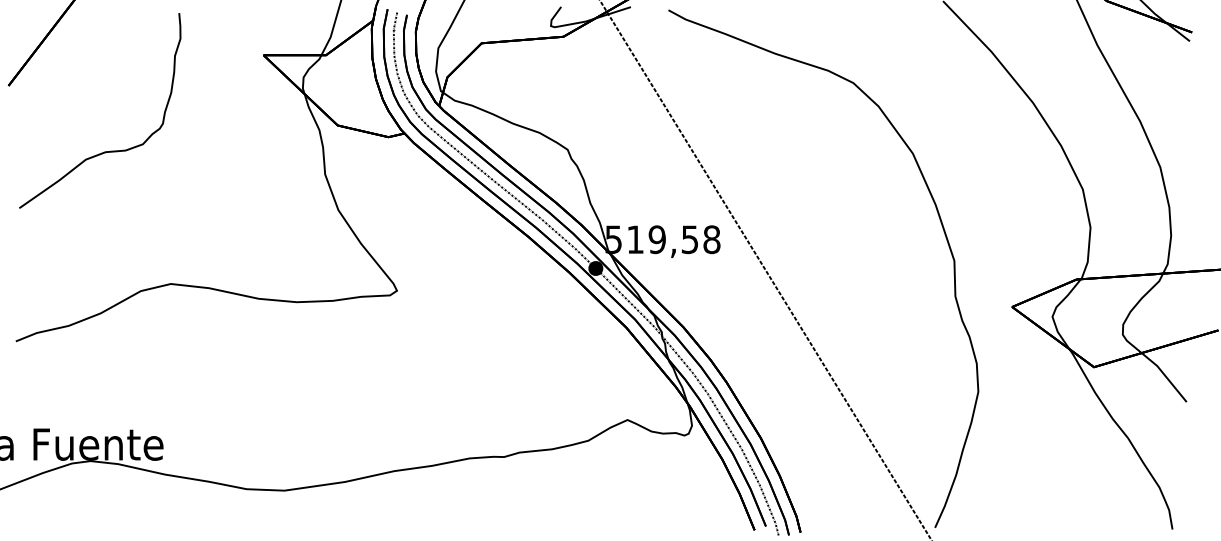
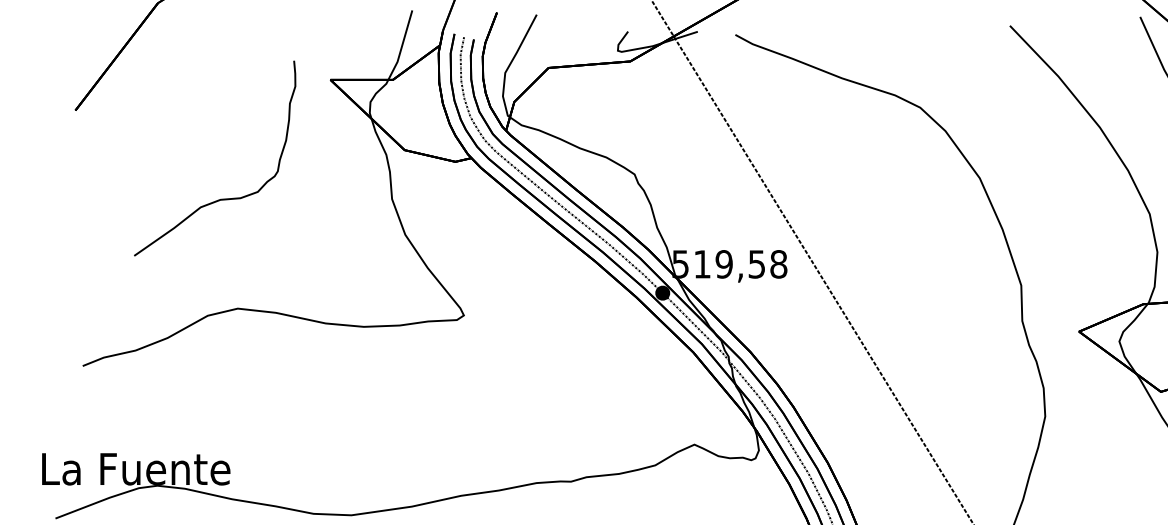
curve: (104, 151) -> (219, 199), moved

